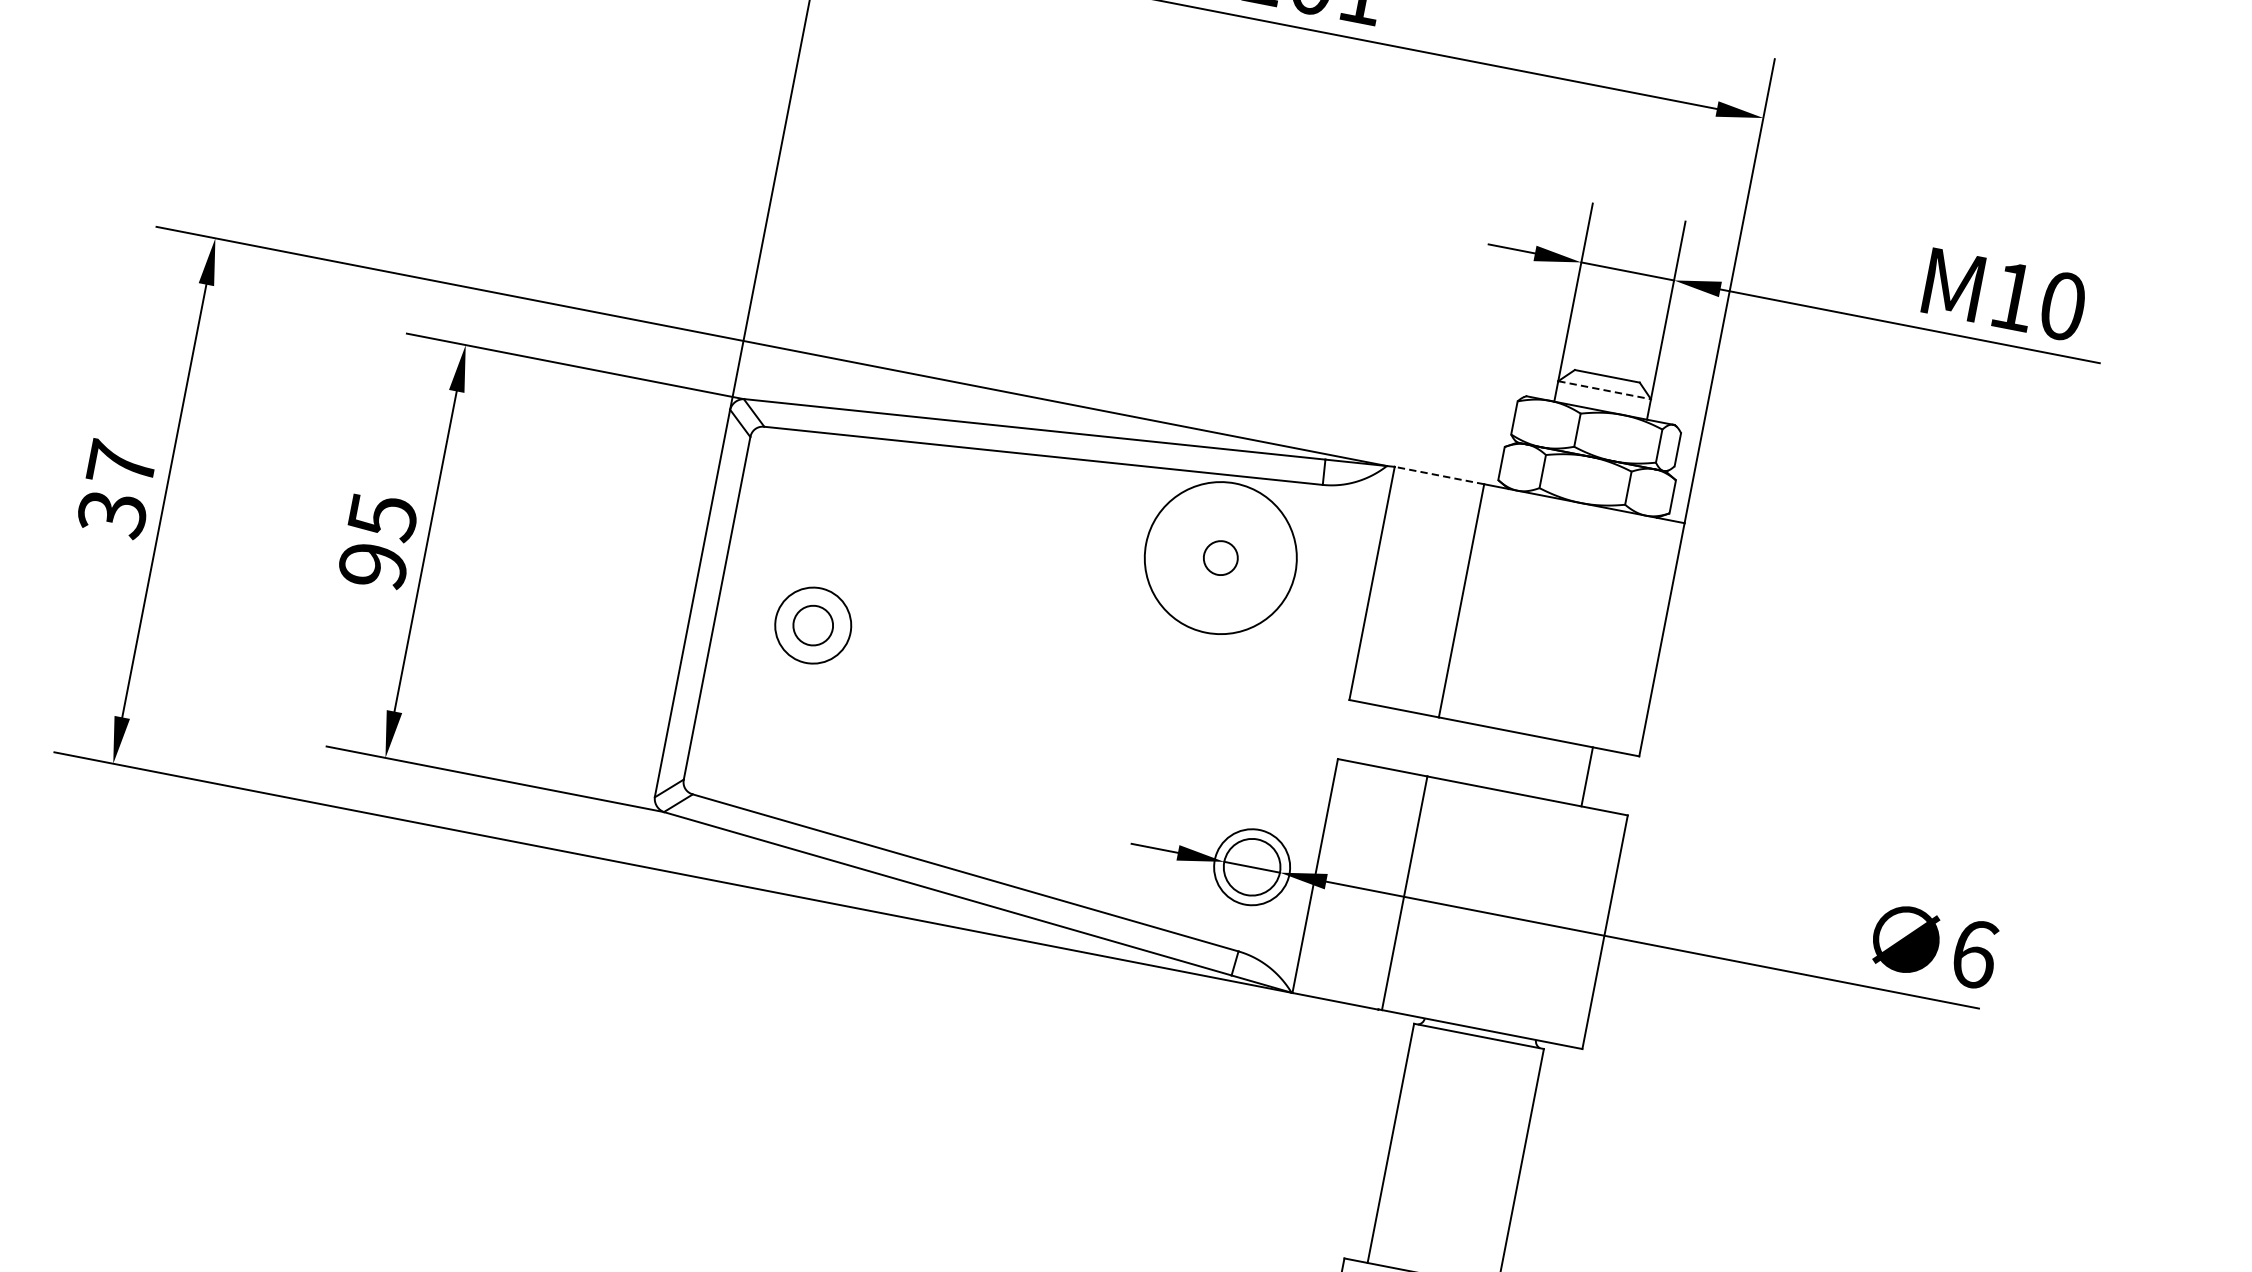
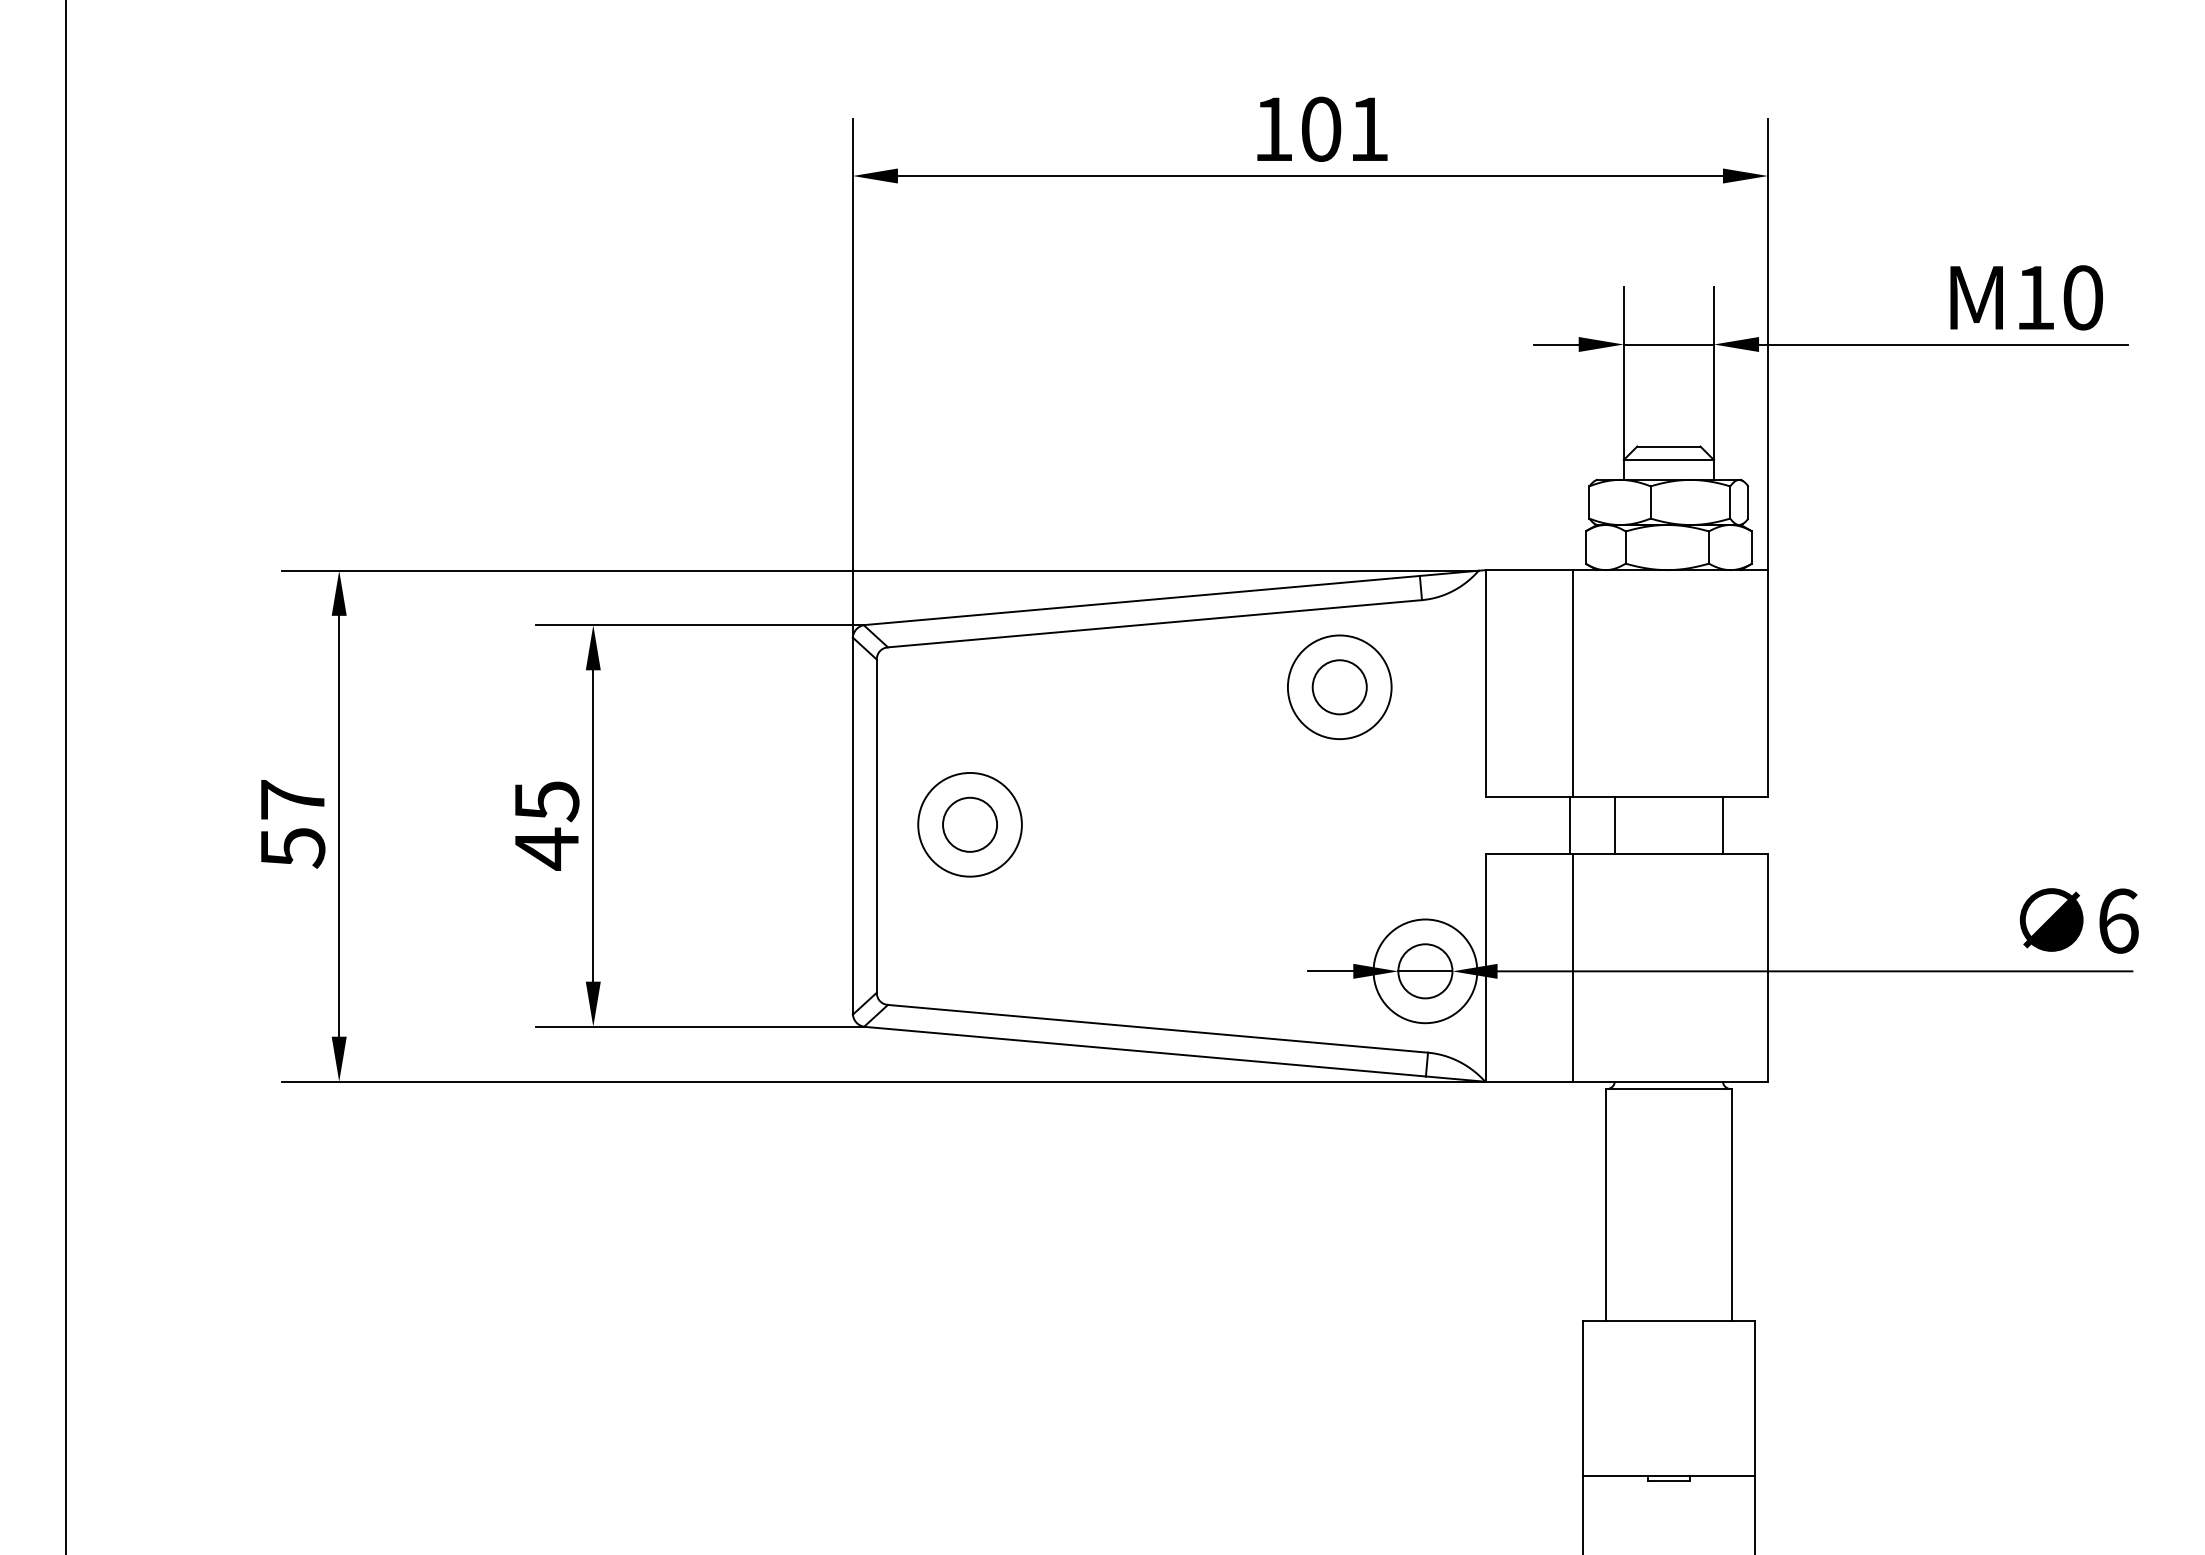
line: (1605, 390) -> (1669, 460), dashed -> solid
line: (1439, 475) -> (1529, 570), dashed -> solid
text: (111, 514) -> (292, 848), 37 -> 57
circle: (1220, 558) -> (1339, 687), size x0.71
circle: (1220, 558) -> (1339, 687), size x1.67
text: (373, 565) -> (546, 848), 95 -> 45
circle: (812, 625) -> (969, 824), size x1.43
circle: (813, 625) -> (970, 824), size x1.43
line: (1429, 746) -> (1569, 825), added
line: (1475, 755) -> (1614, 825), added
circle: (1252, 867) -> (1425, 971), size x1.43

